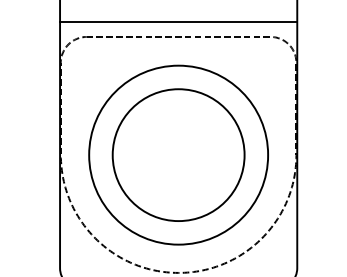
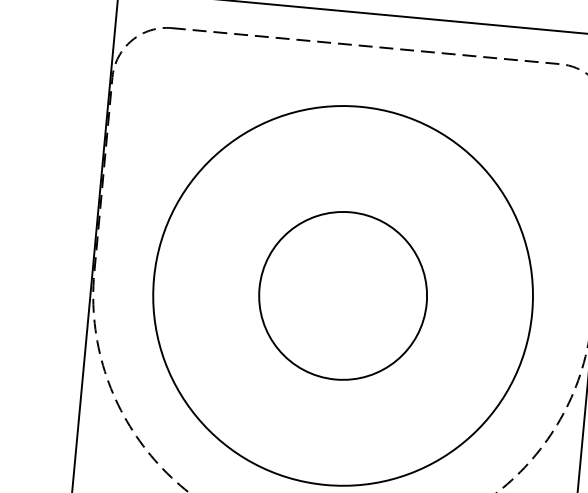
circle: (178, 155) -> (342, 296), size x0.6

